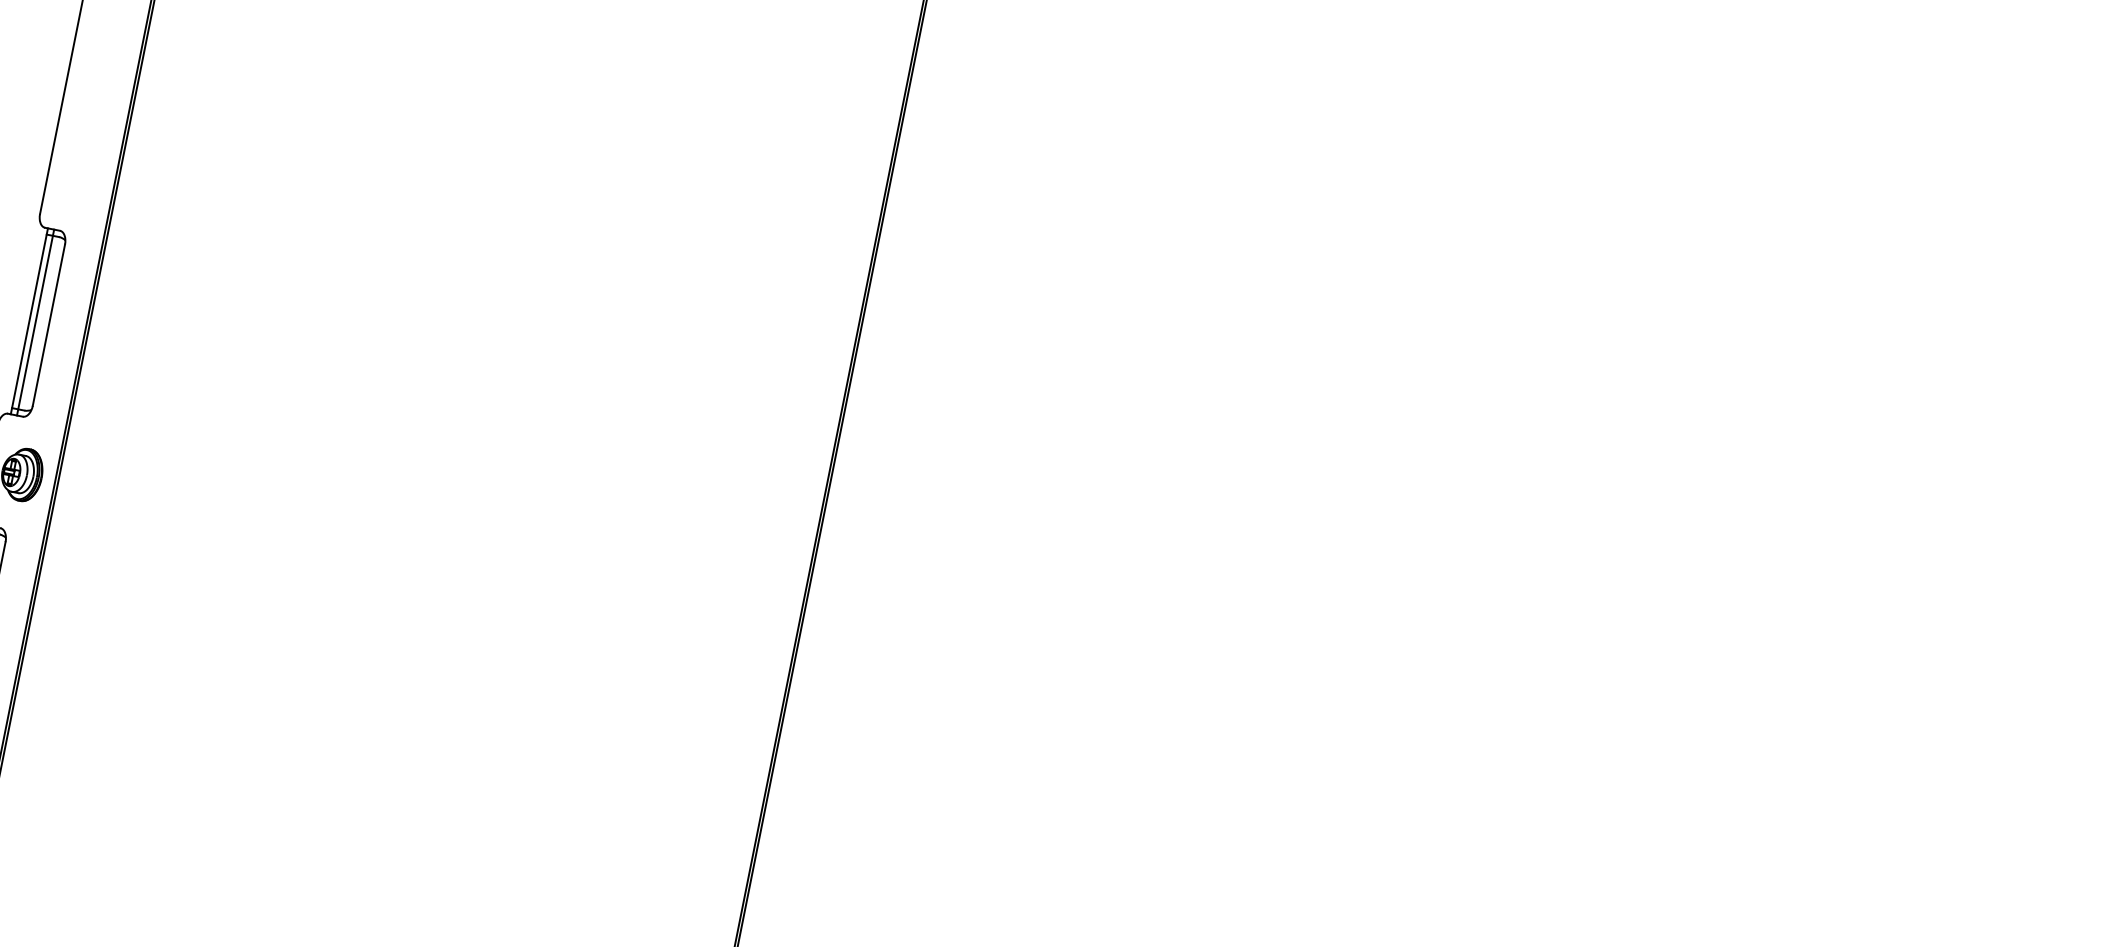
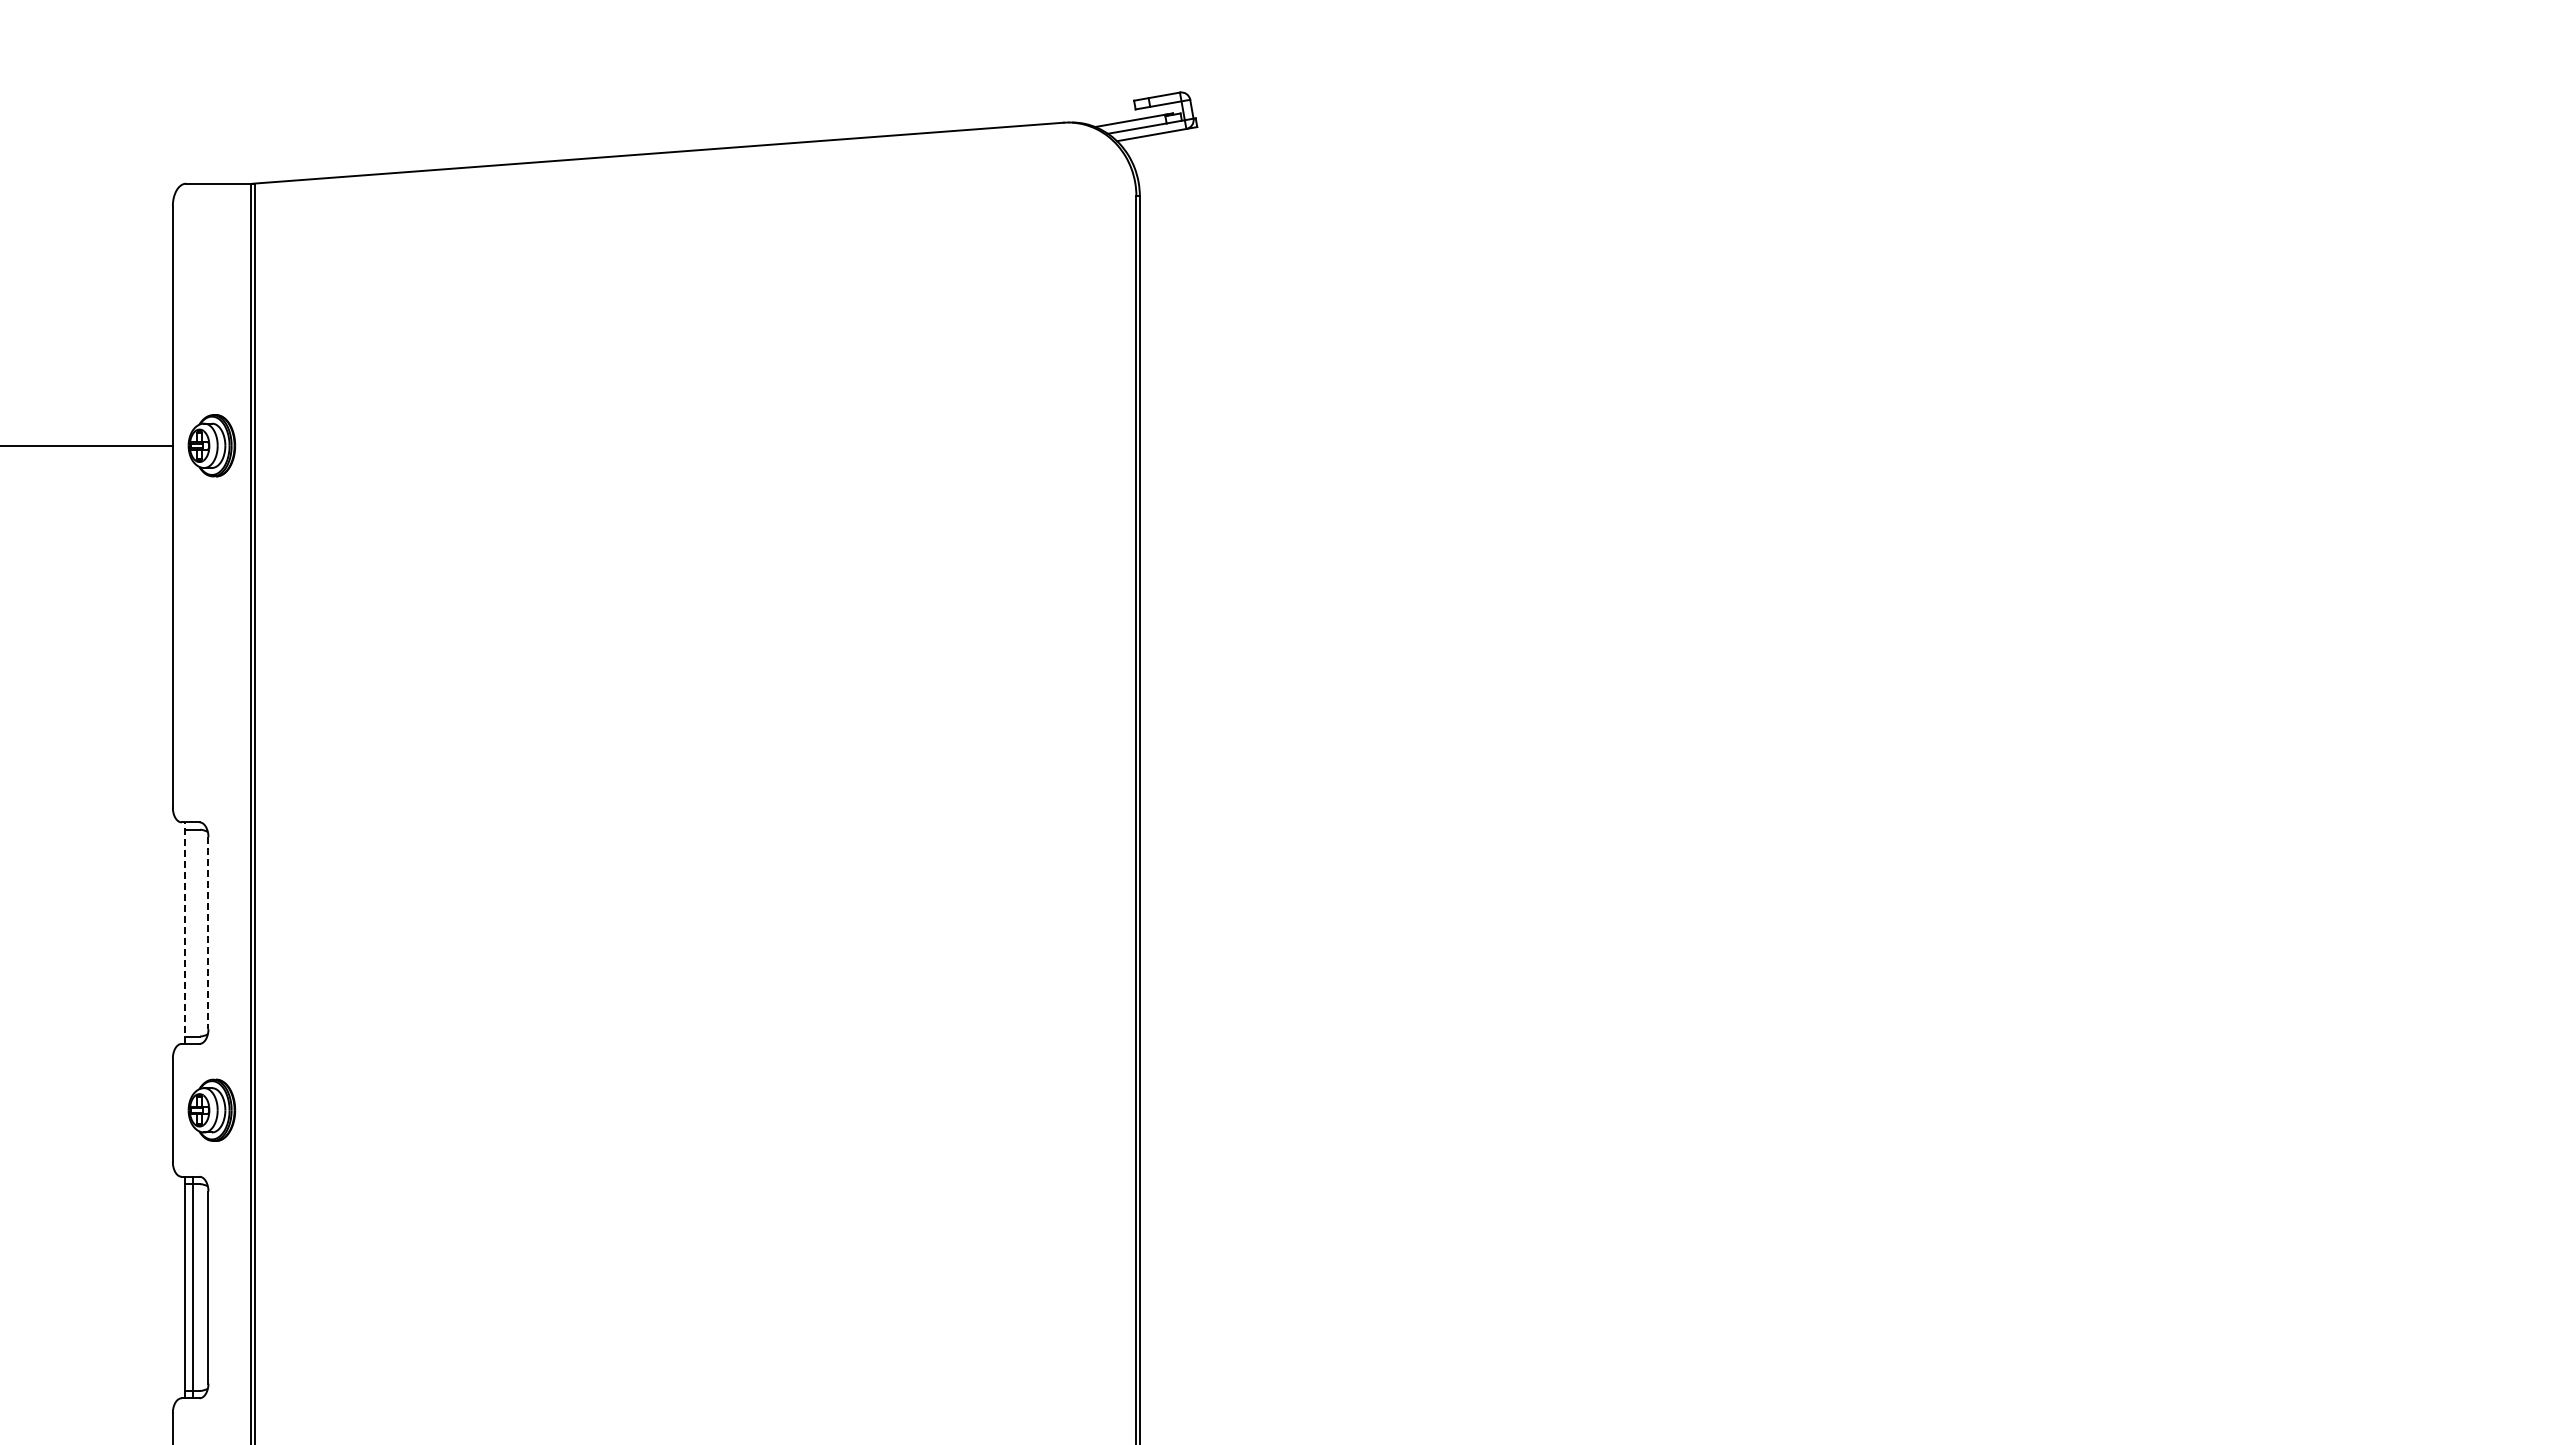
line: (29, 321) -> (185, 933), solid -> dashed
line: (35, 322) -> (192, 932), removed
line: (48, 325) -> (208, 933), solid -> dashed

